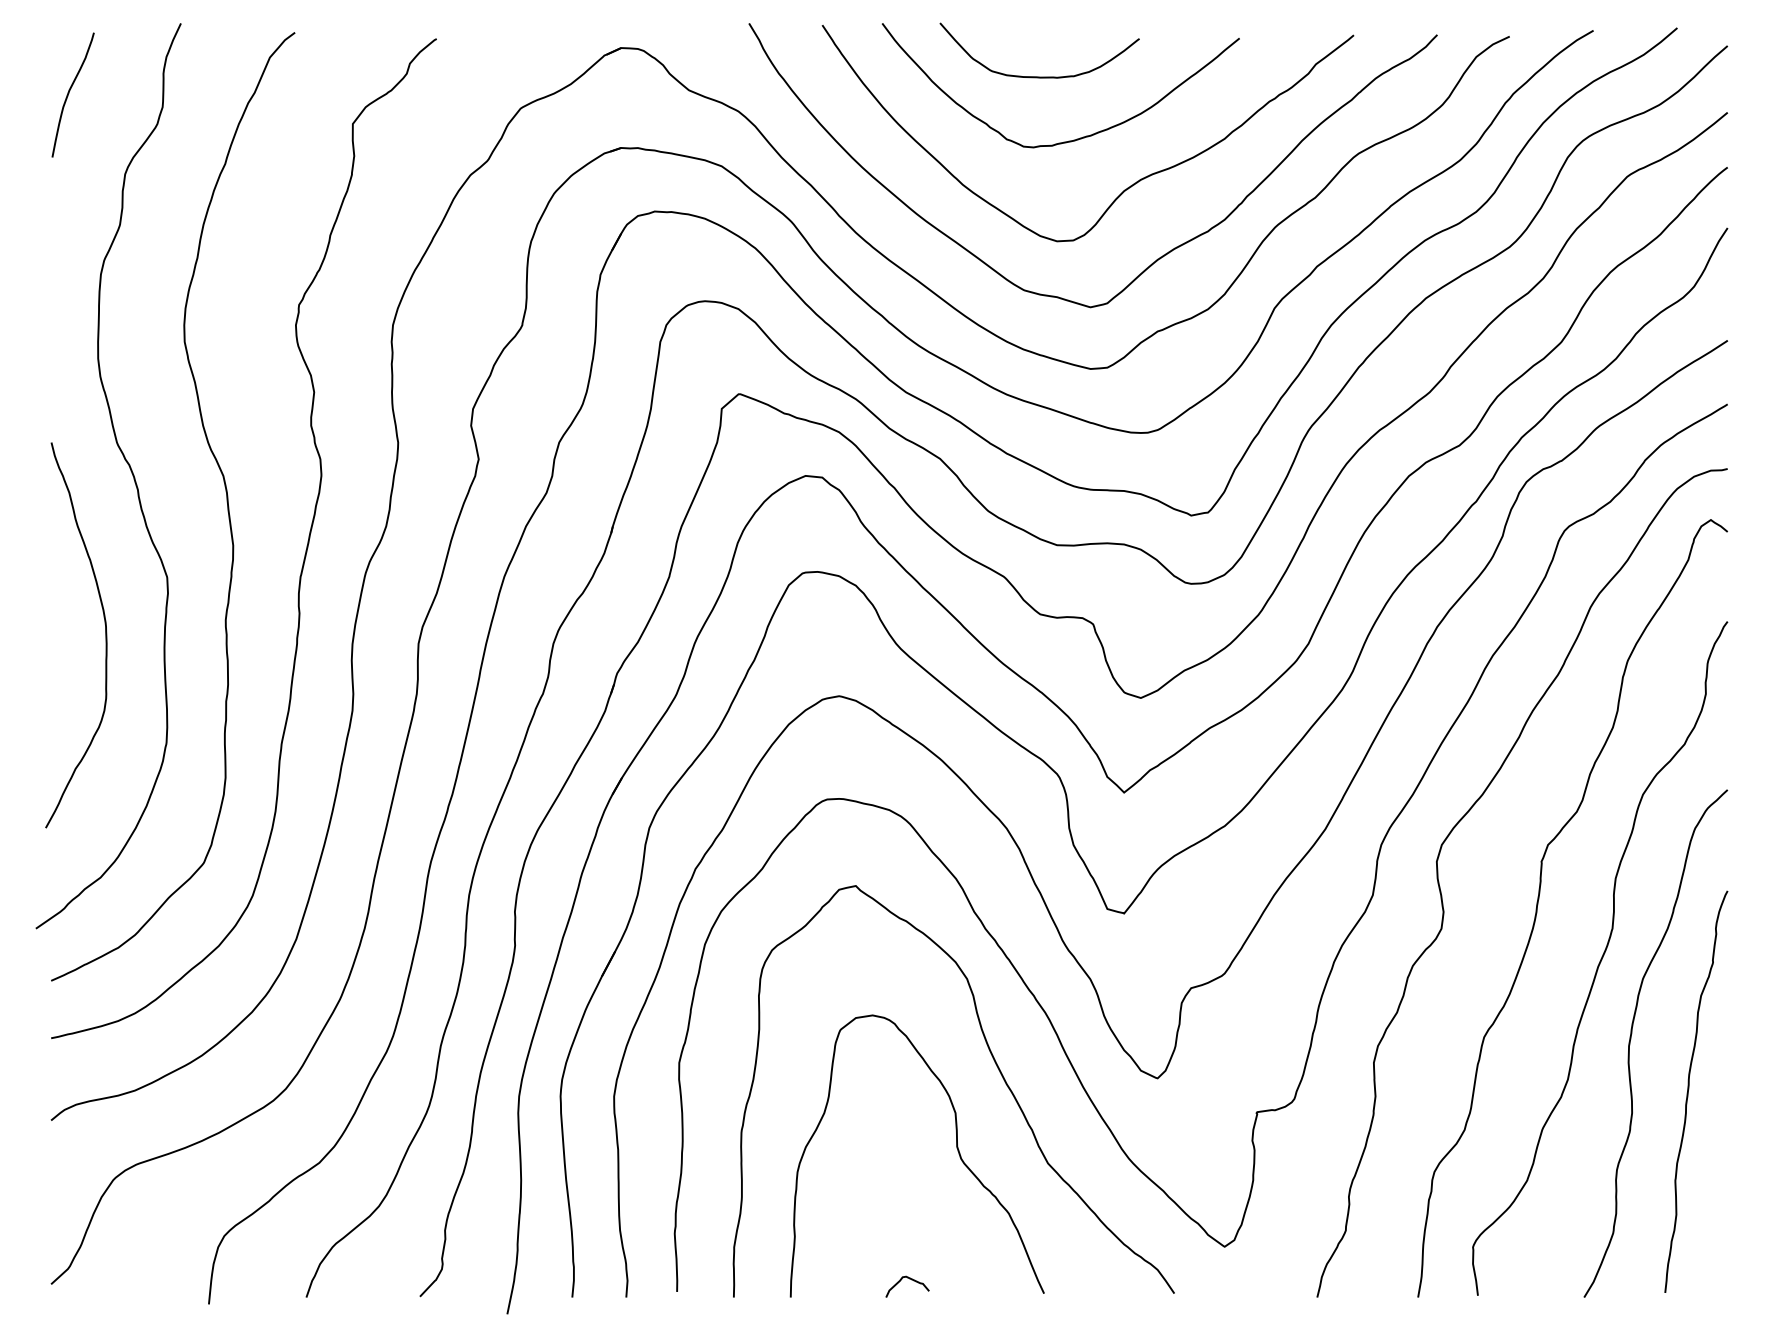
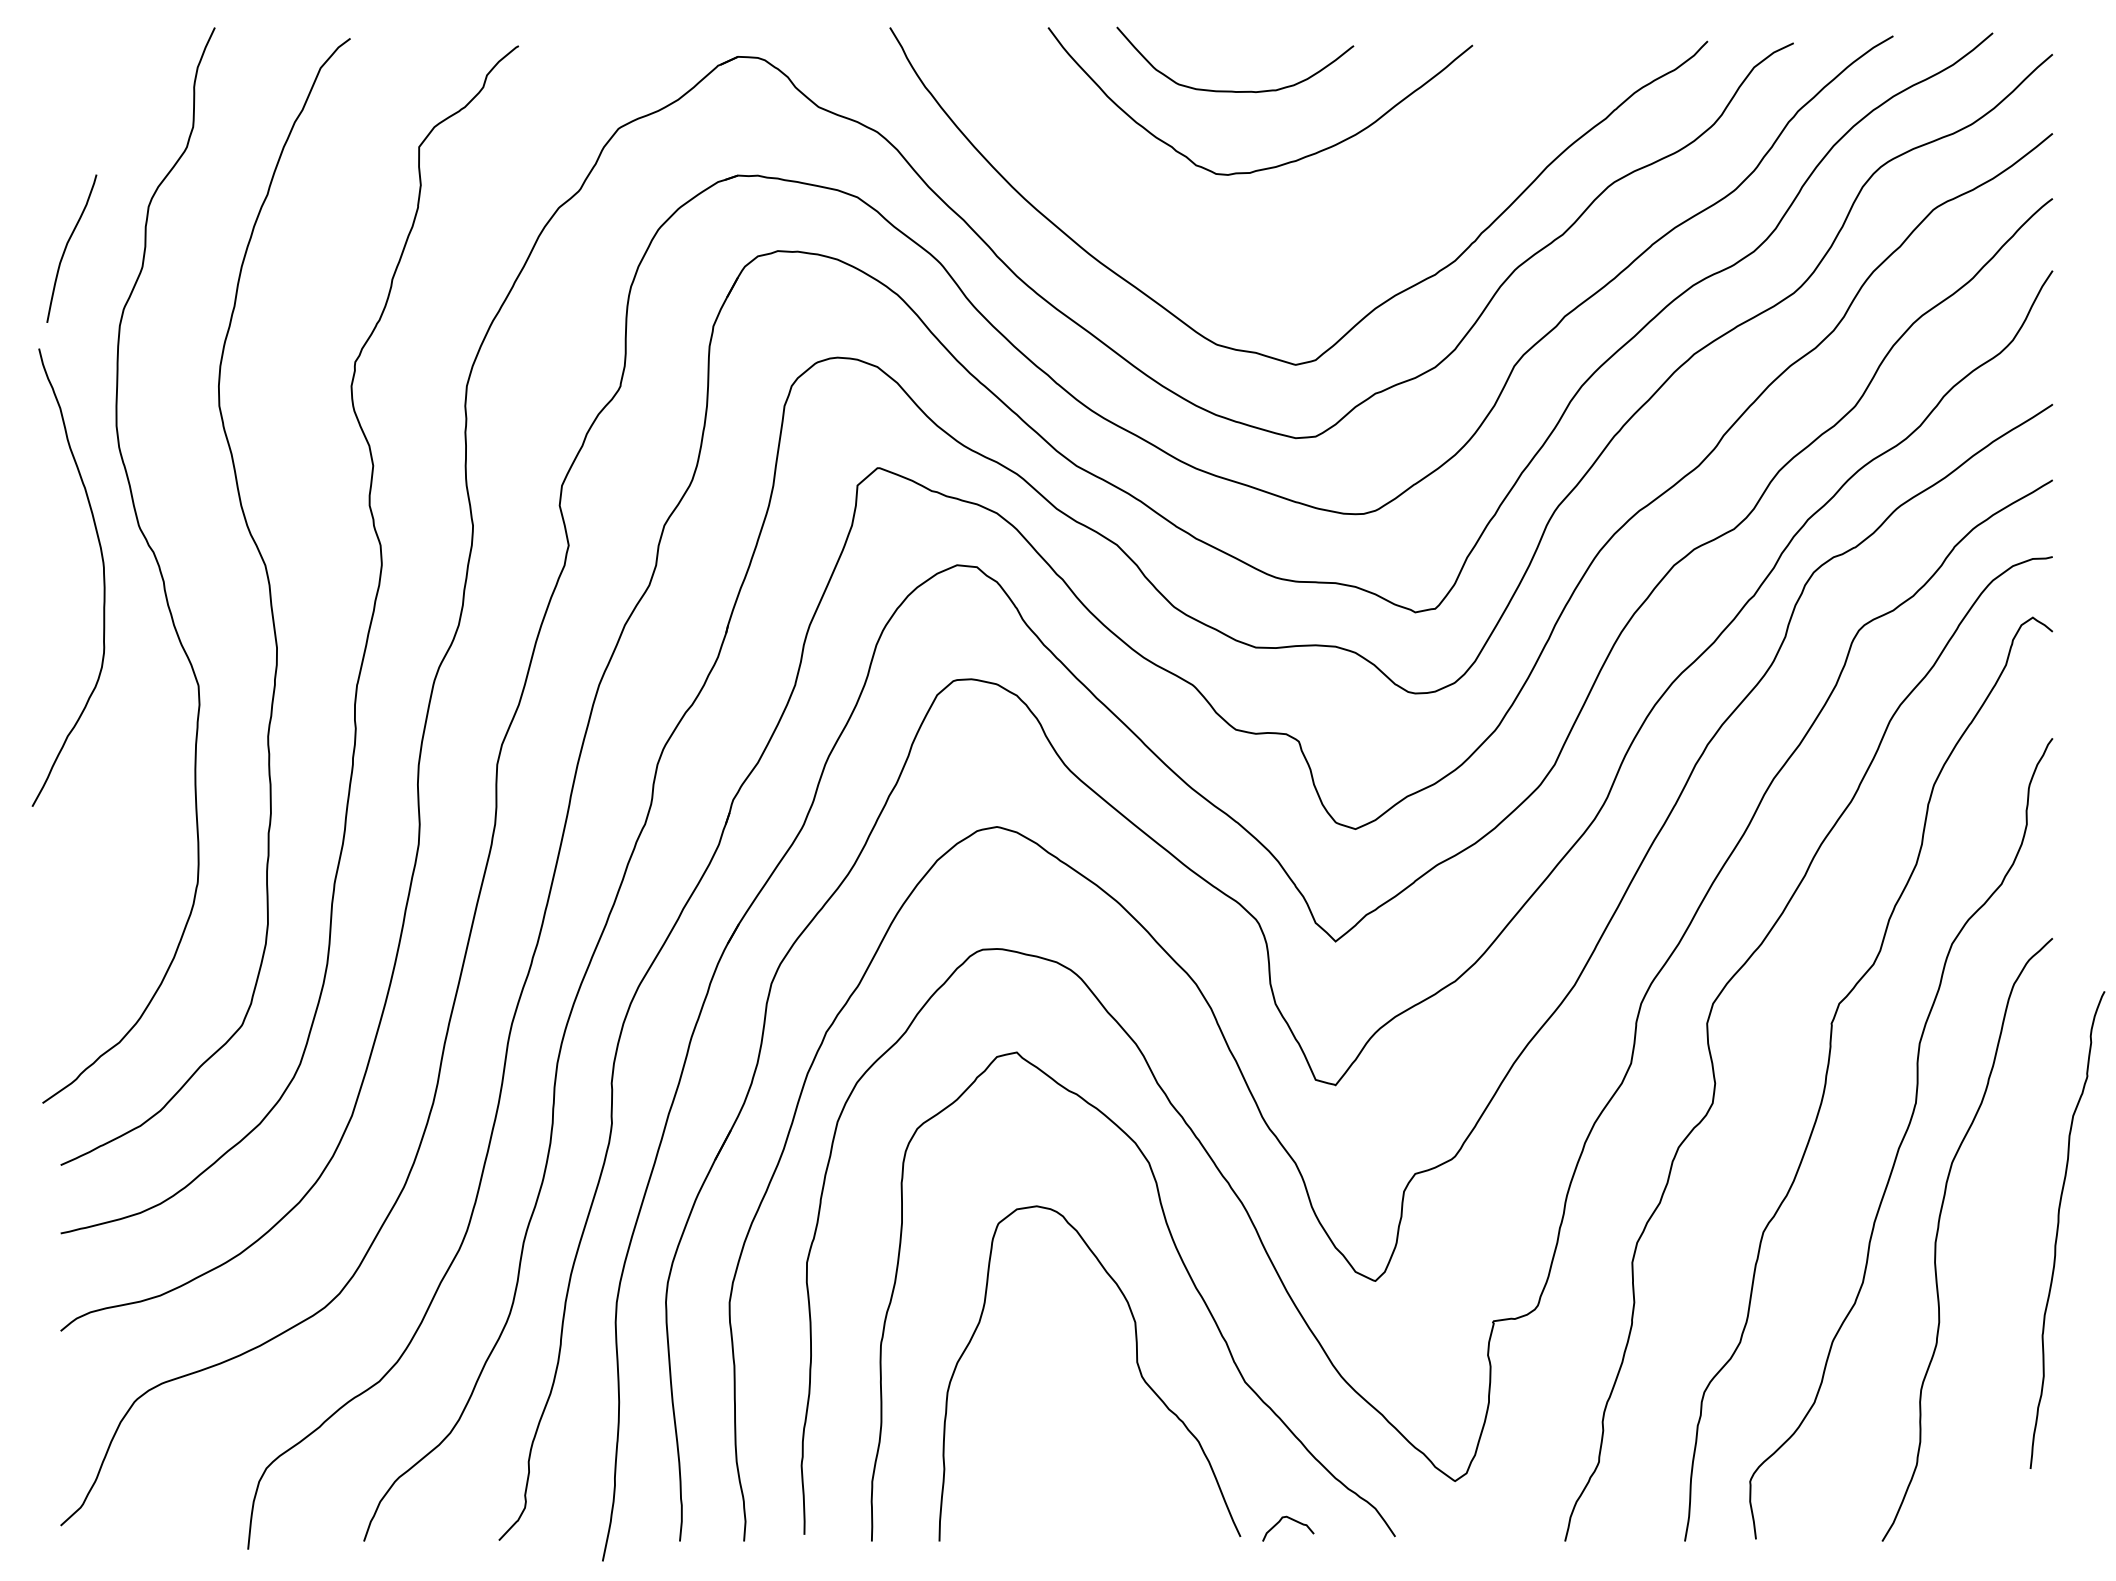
curve: (69, 93) -> (67, 246), moved
curve: (1124, 189) -> (1335, 225), removed
curve: (105, 635) -> (103, 577), moved
curve: (1688, 1091) -> (2058, 1229), moved
curve: (911, 1279) -> (1292, 1520), moved

